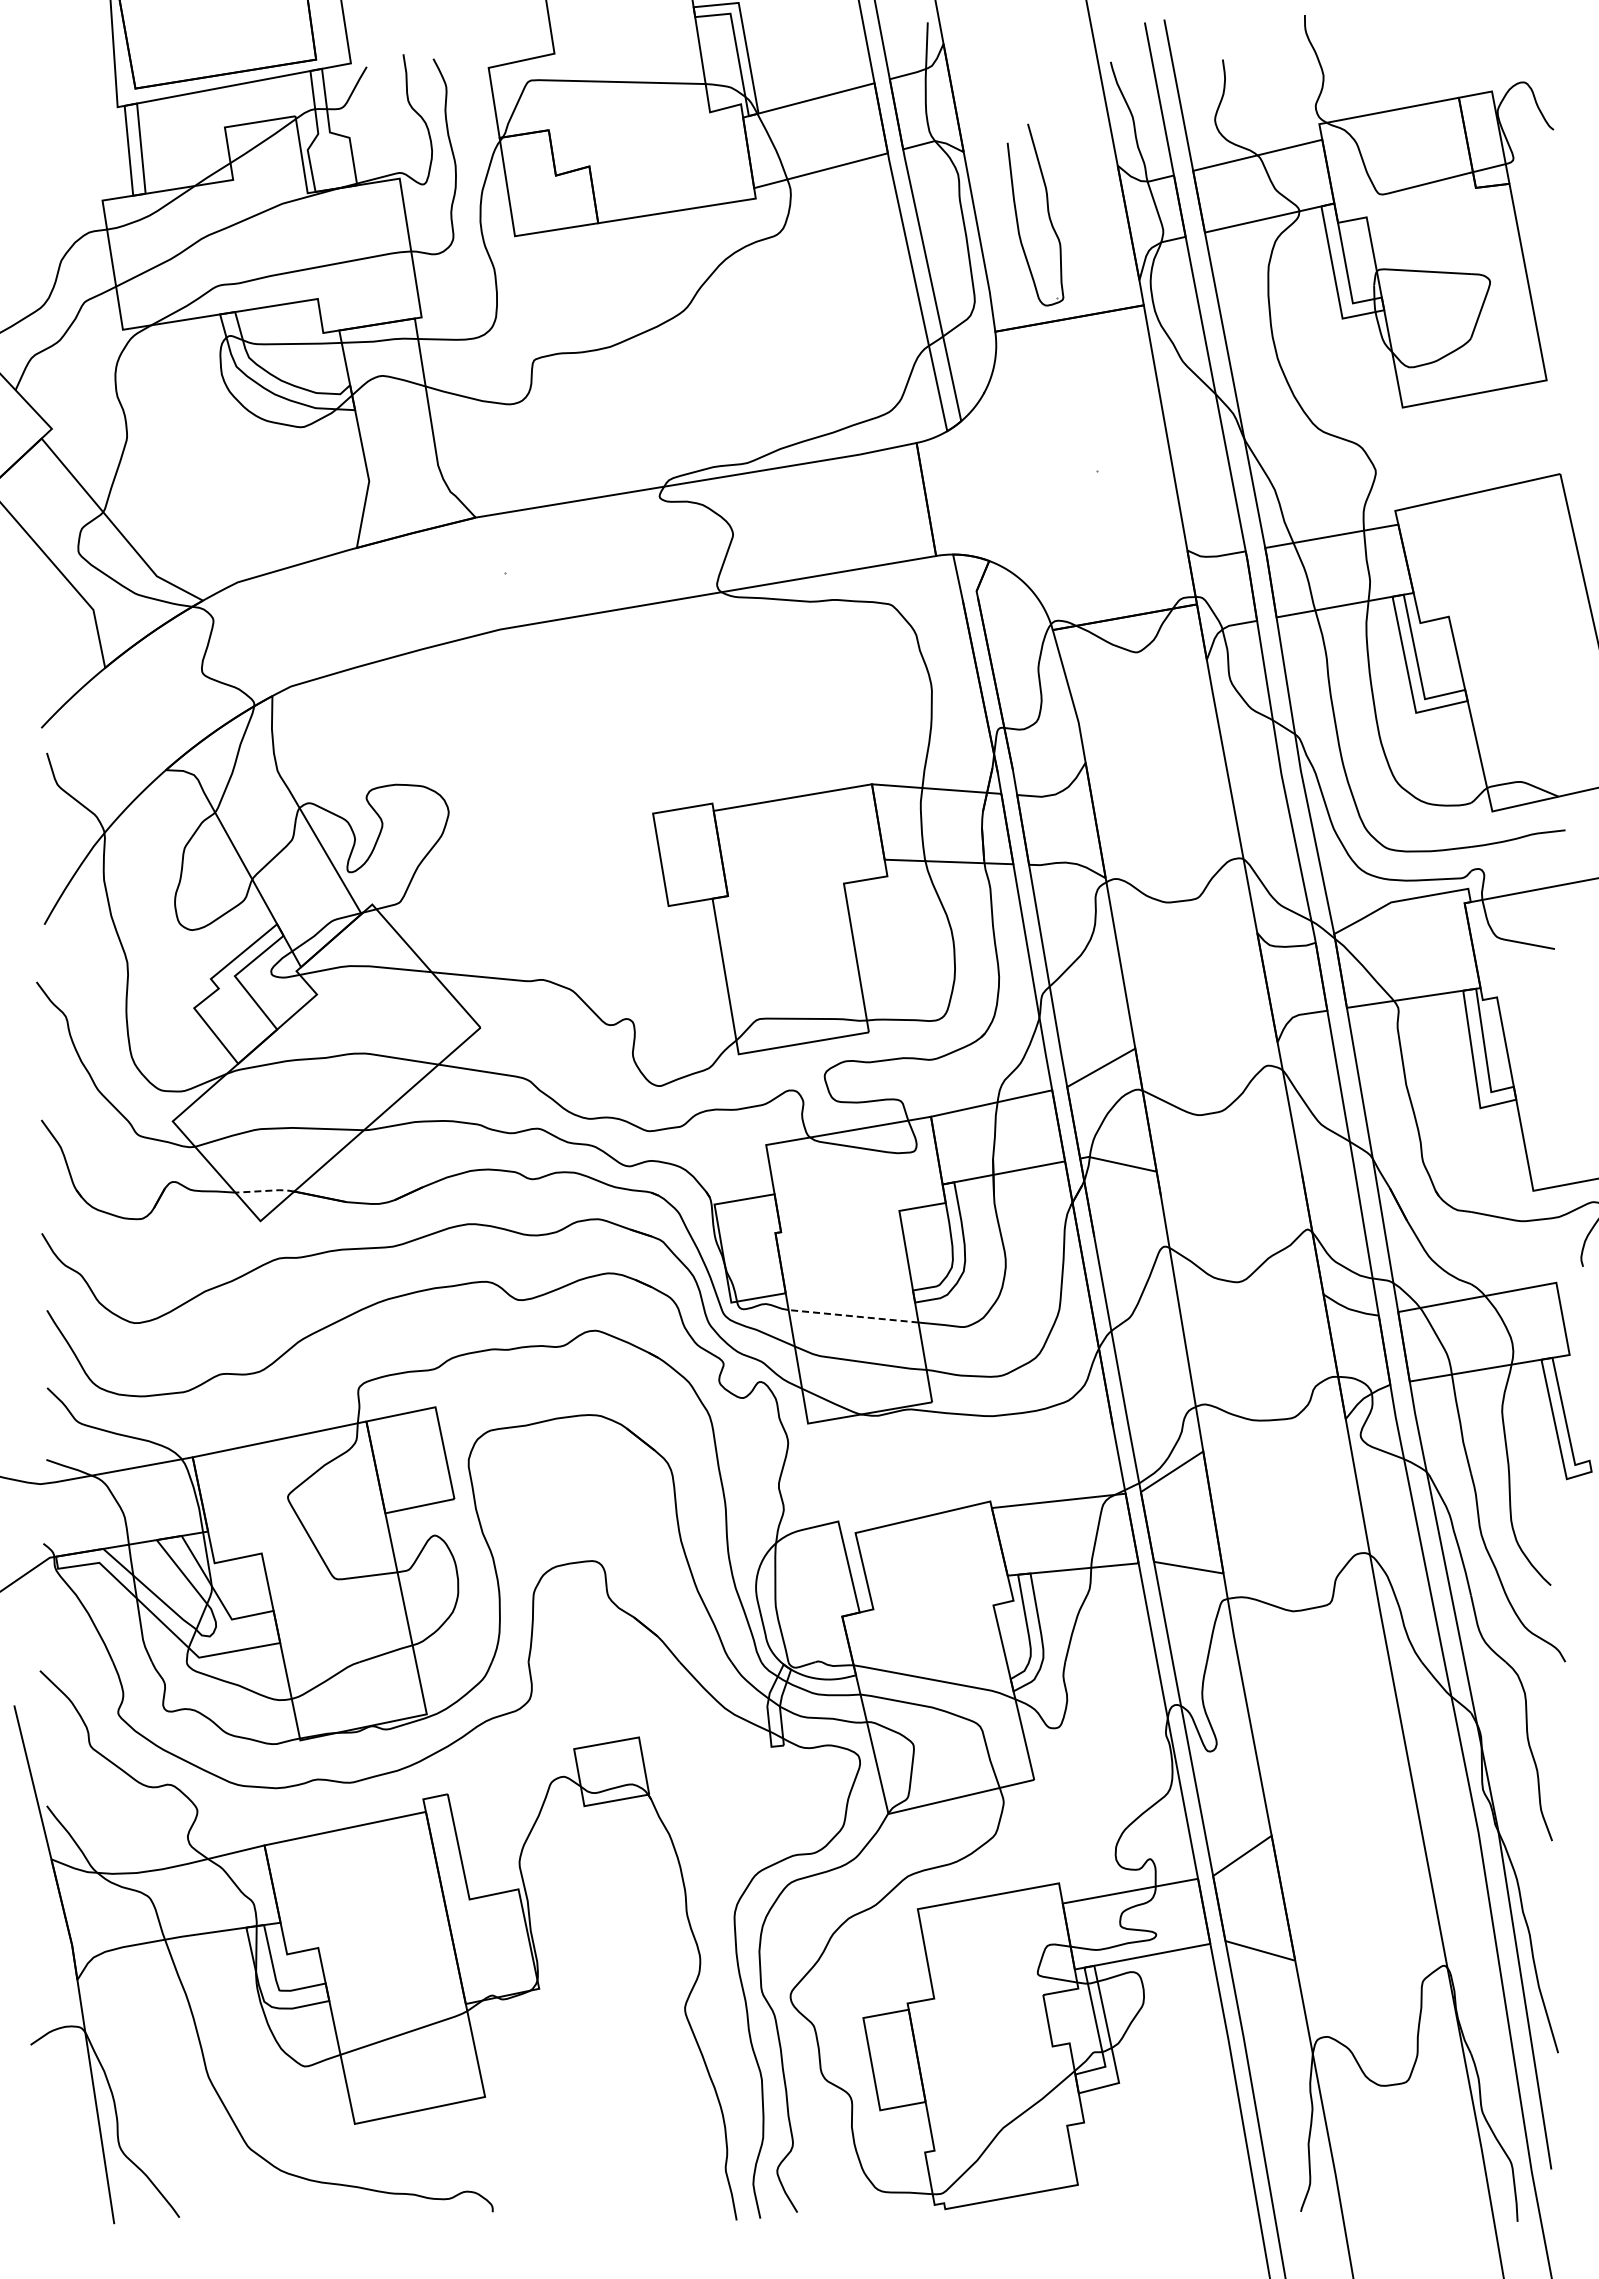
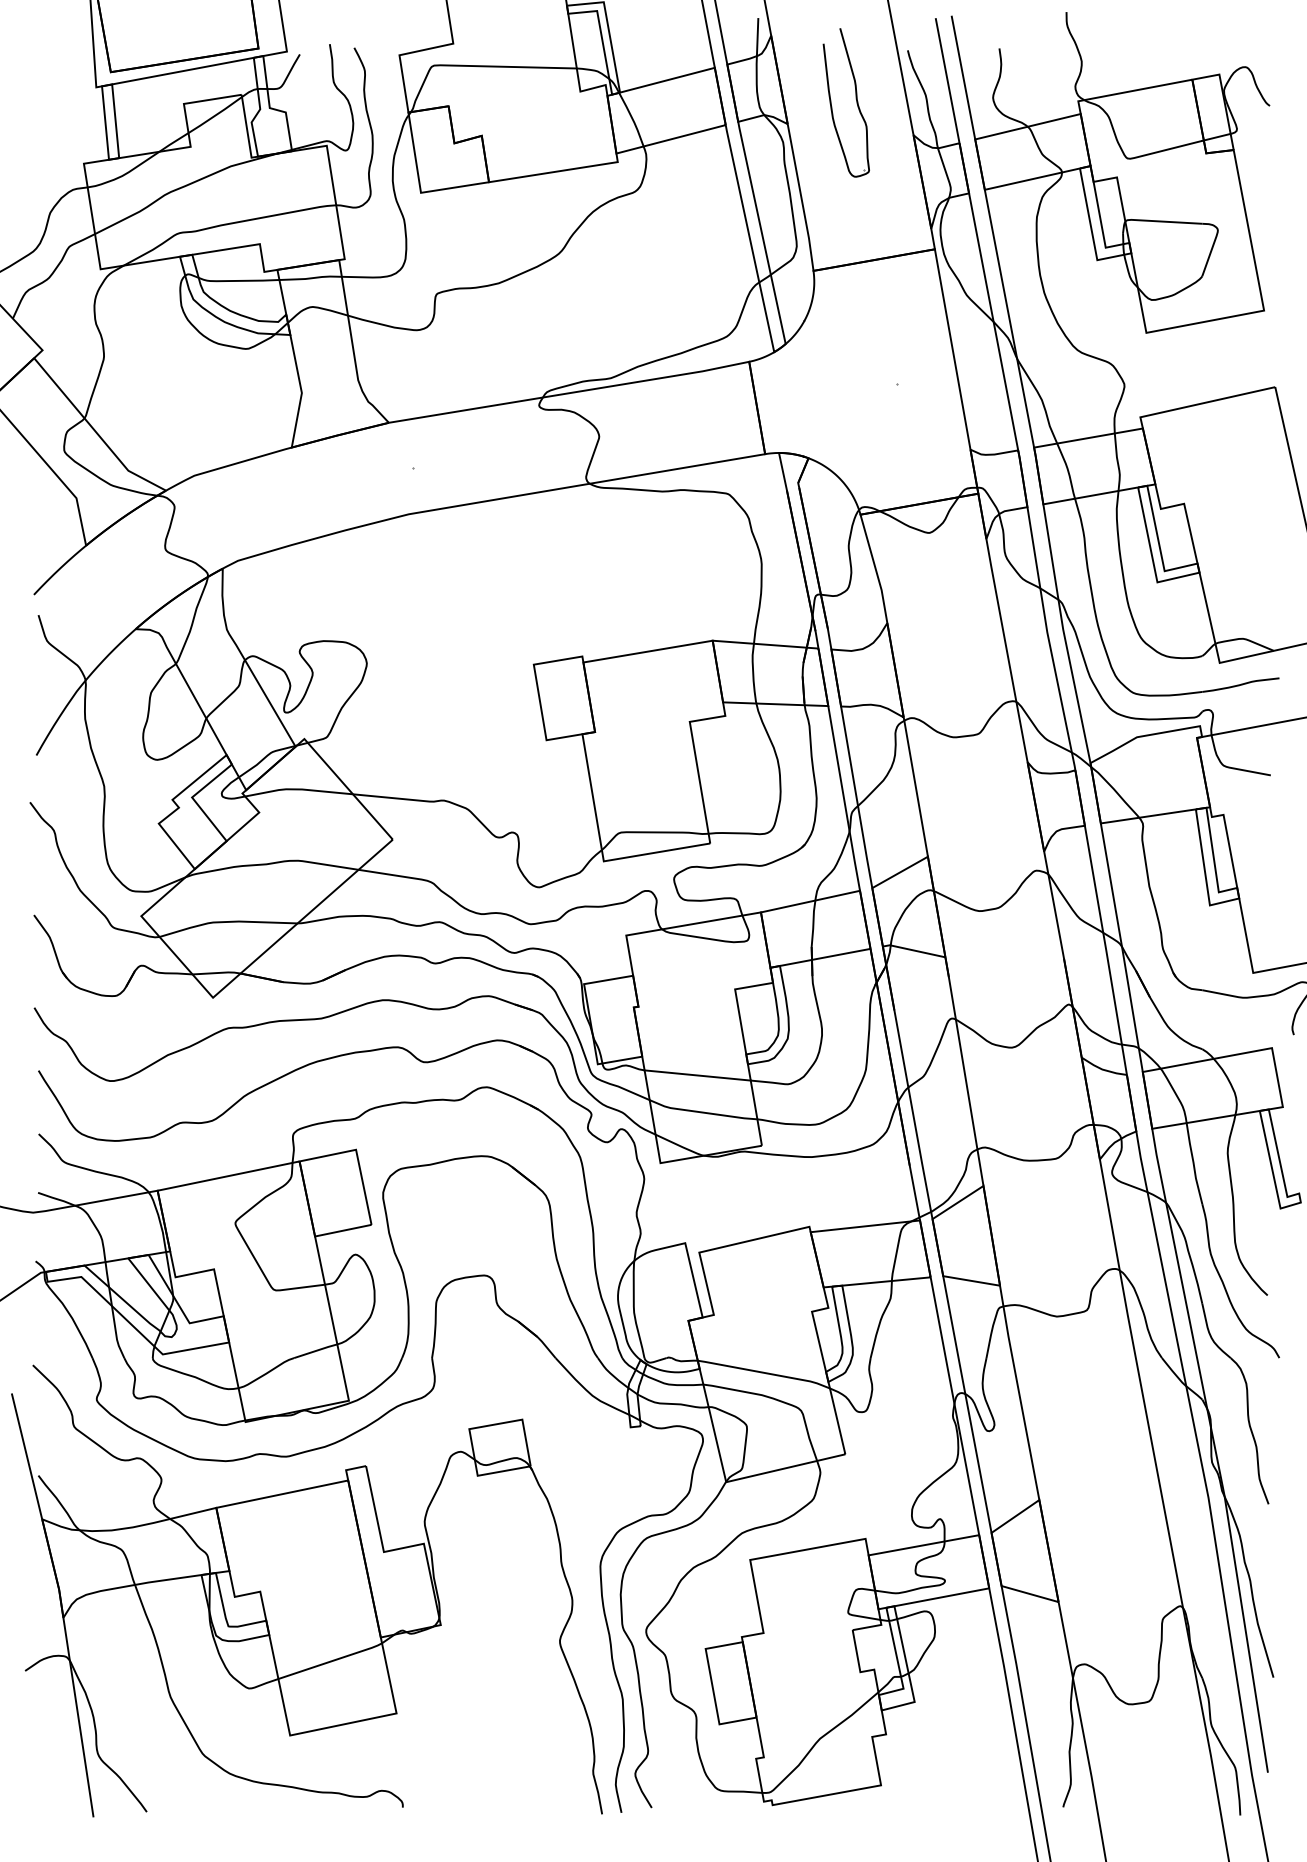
part: (1047, 213) -> (856, 101), moved
line: (266, 1190) -> (217, 972), dashed -> solid
line: (853, 1316) -> (697, 1075), dashed -> solid

